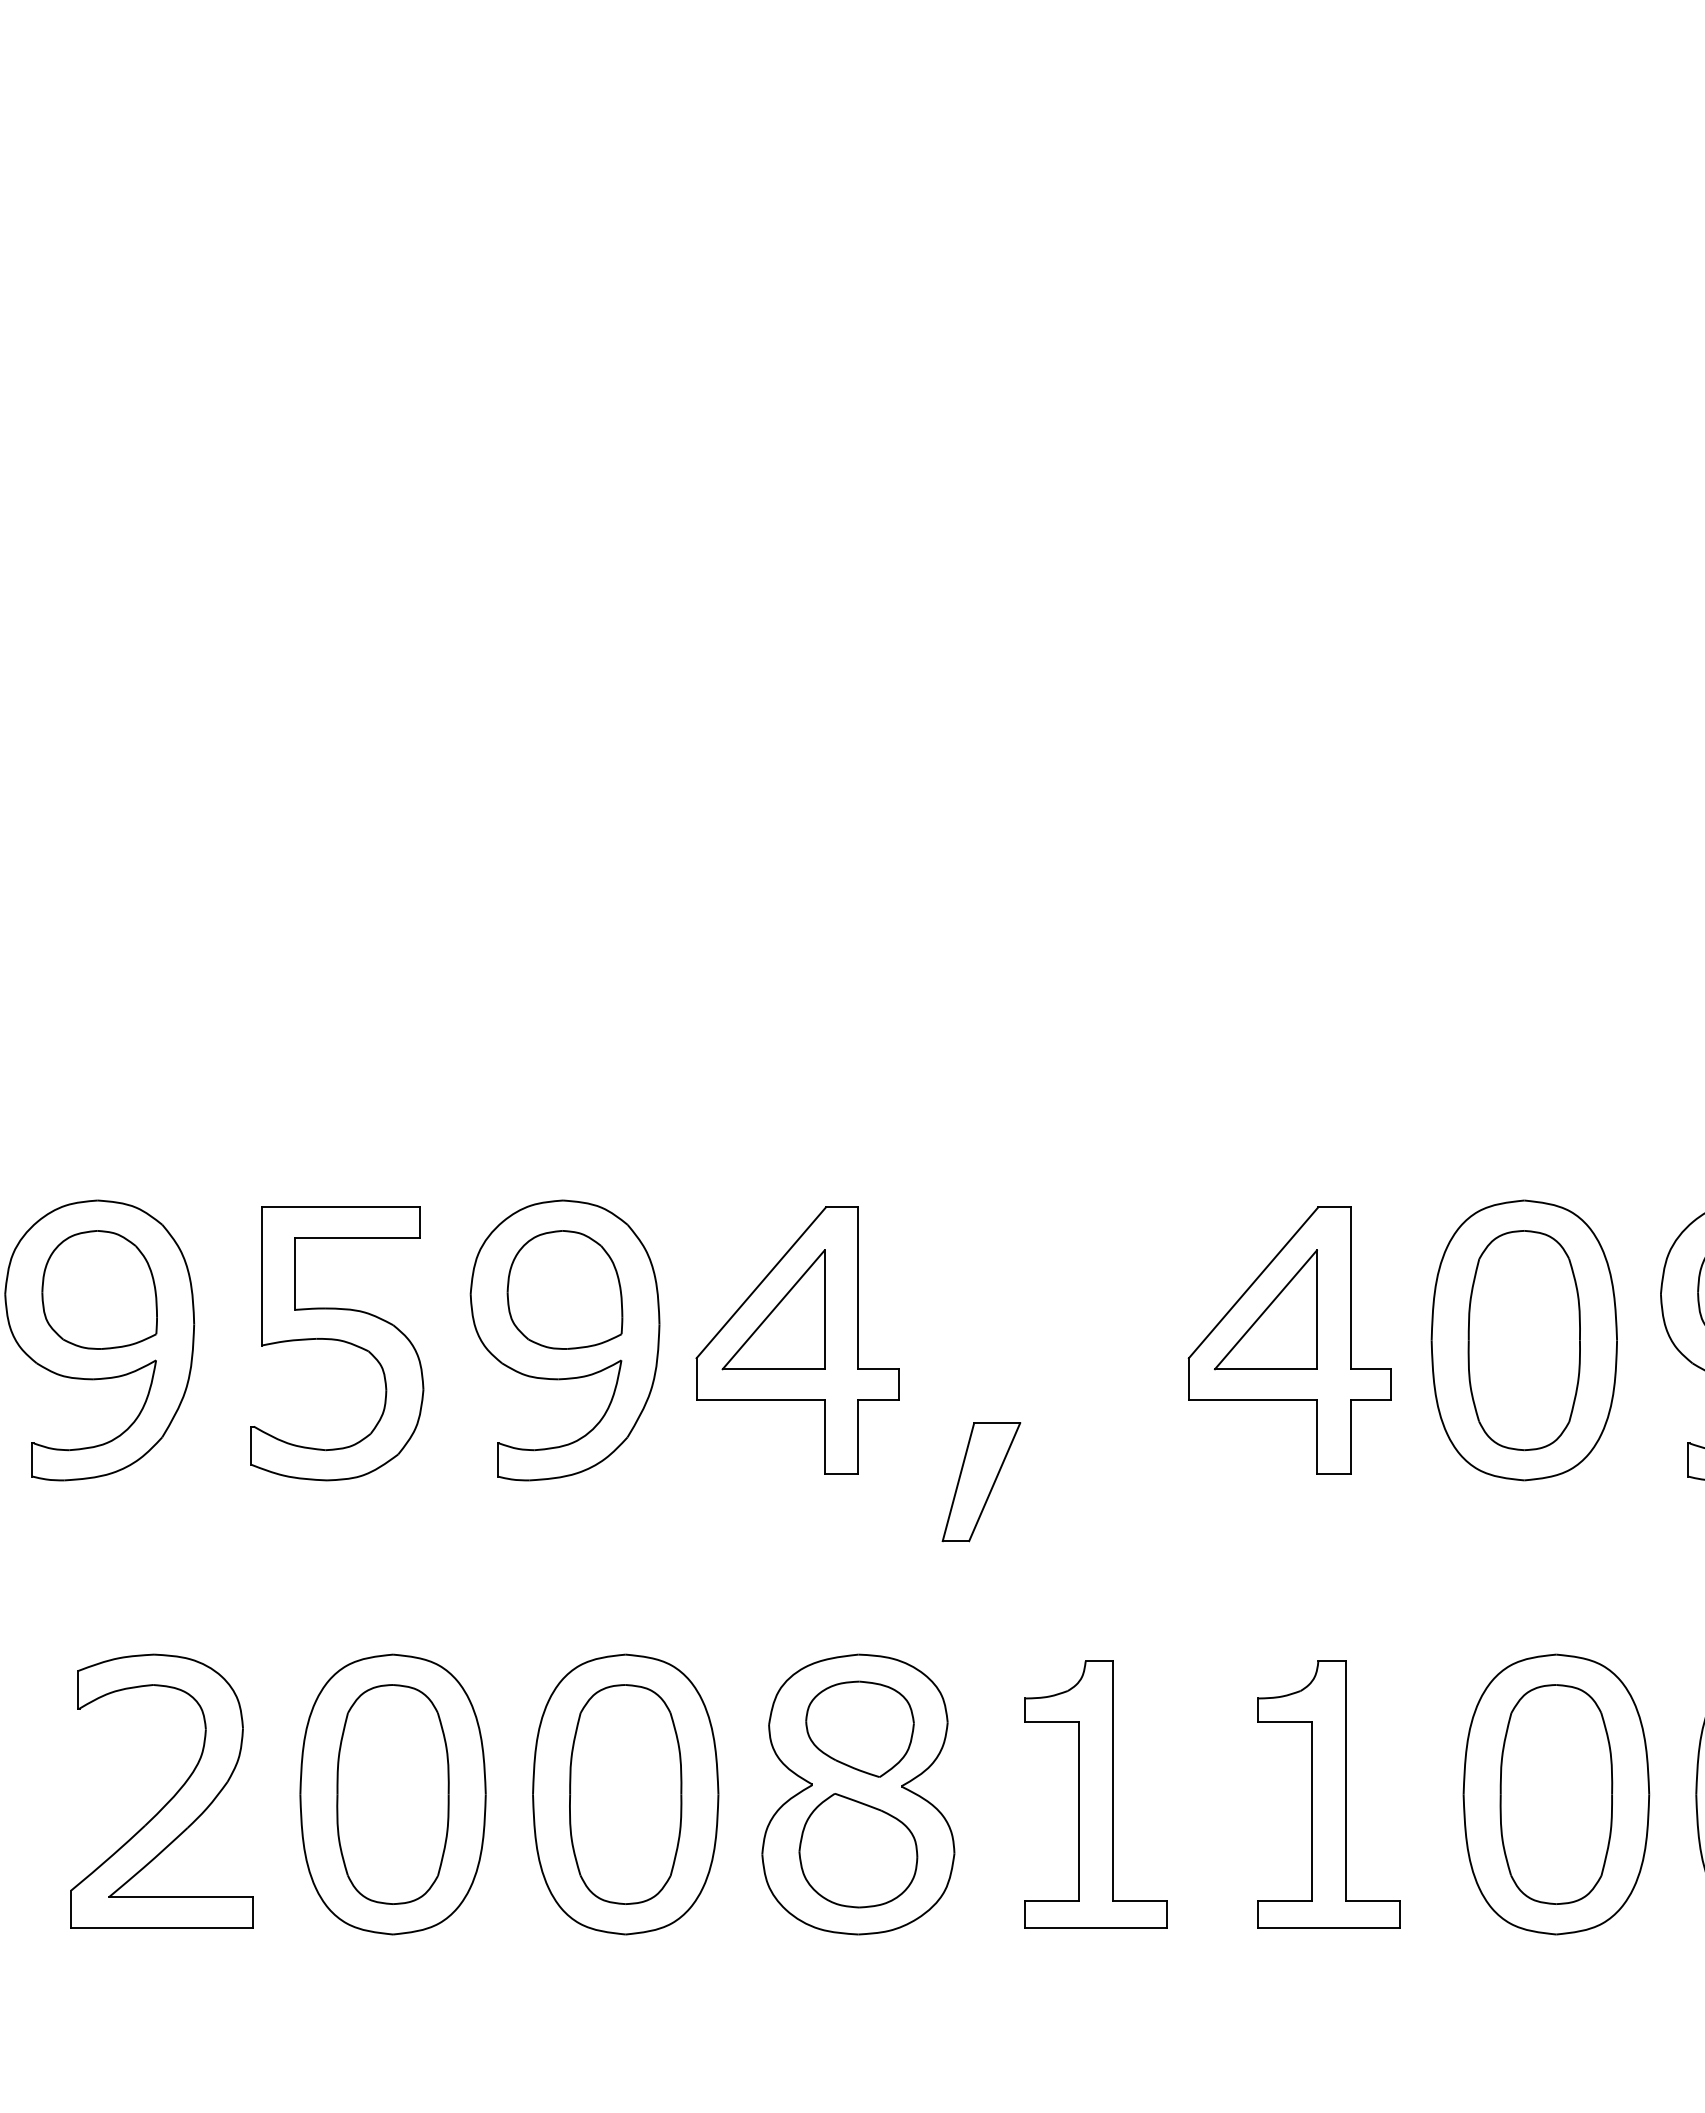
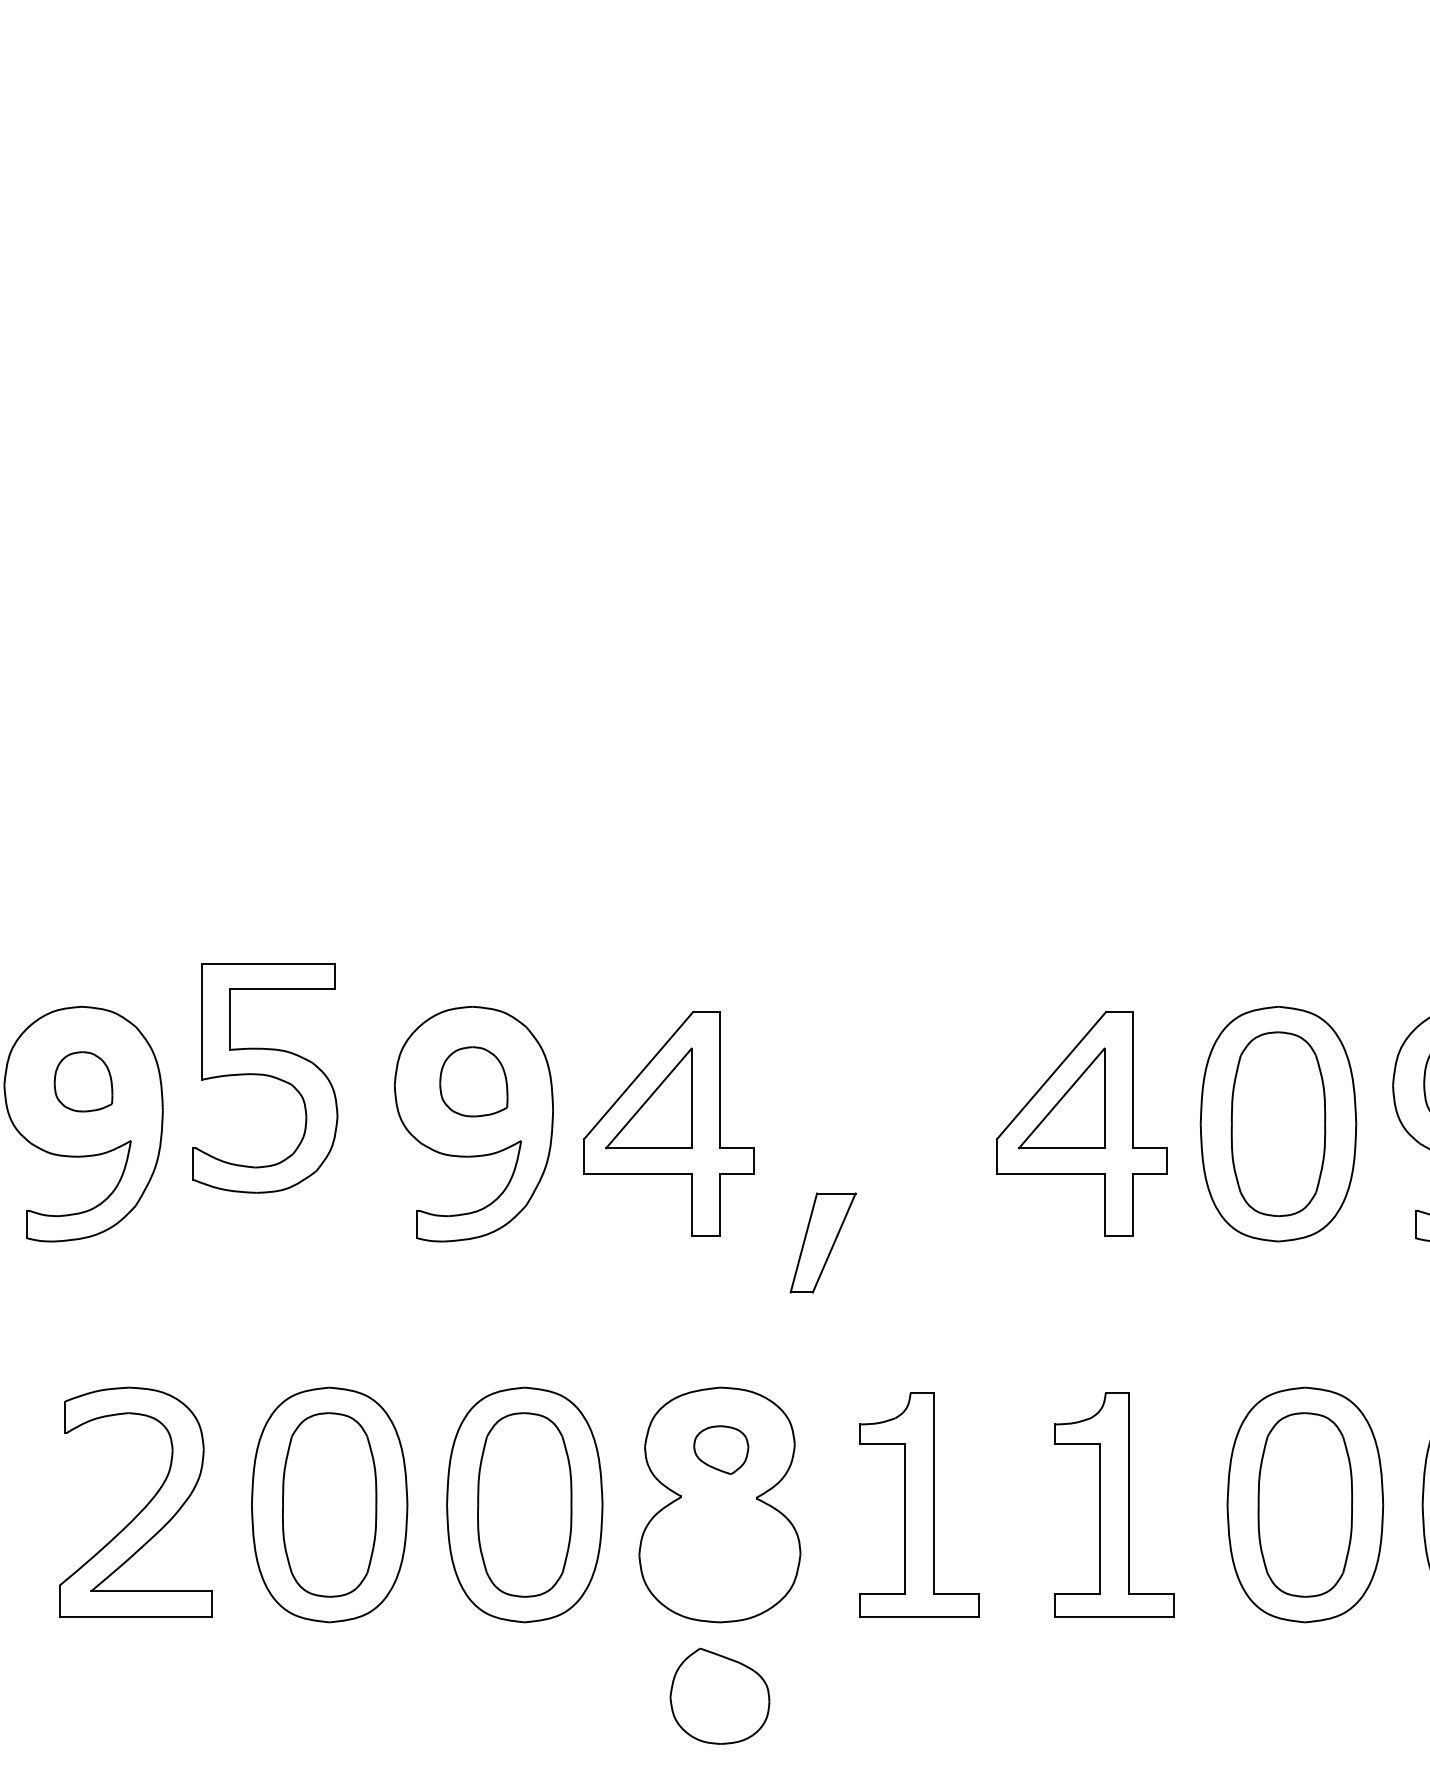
part: (99, 1289) -> (83, 1081), size x0.6
part: (564, 1289) -> (473, 1081), size x0.7
part: (337, 1343) -> (265, 1078), moved
part: (859, 1728) -> (720, 1449), size x0.6
part: (858, 1850) -> (720, 1696), moved

